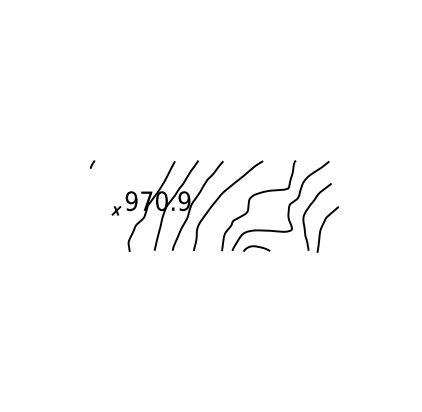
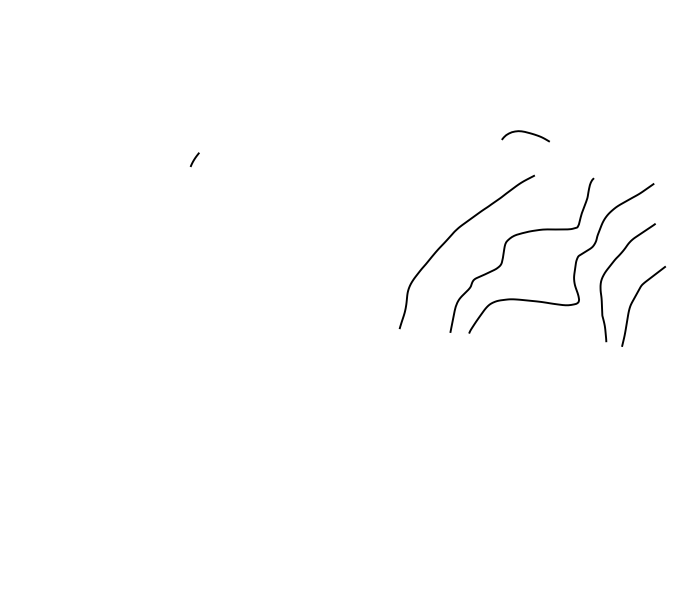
curve: (92, 164) -> (194, 159), moved
part: (167, 205) -> (357, 244), removed
curve: (256, 247) -> (525, 133), moved

